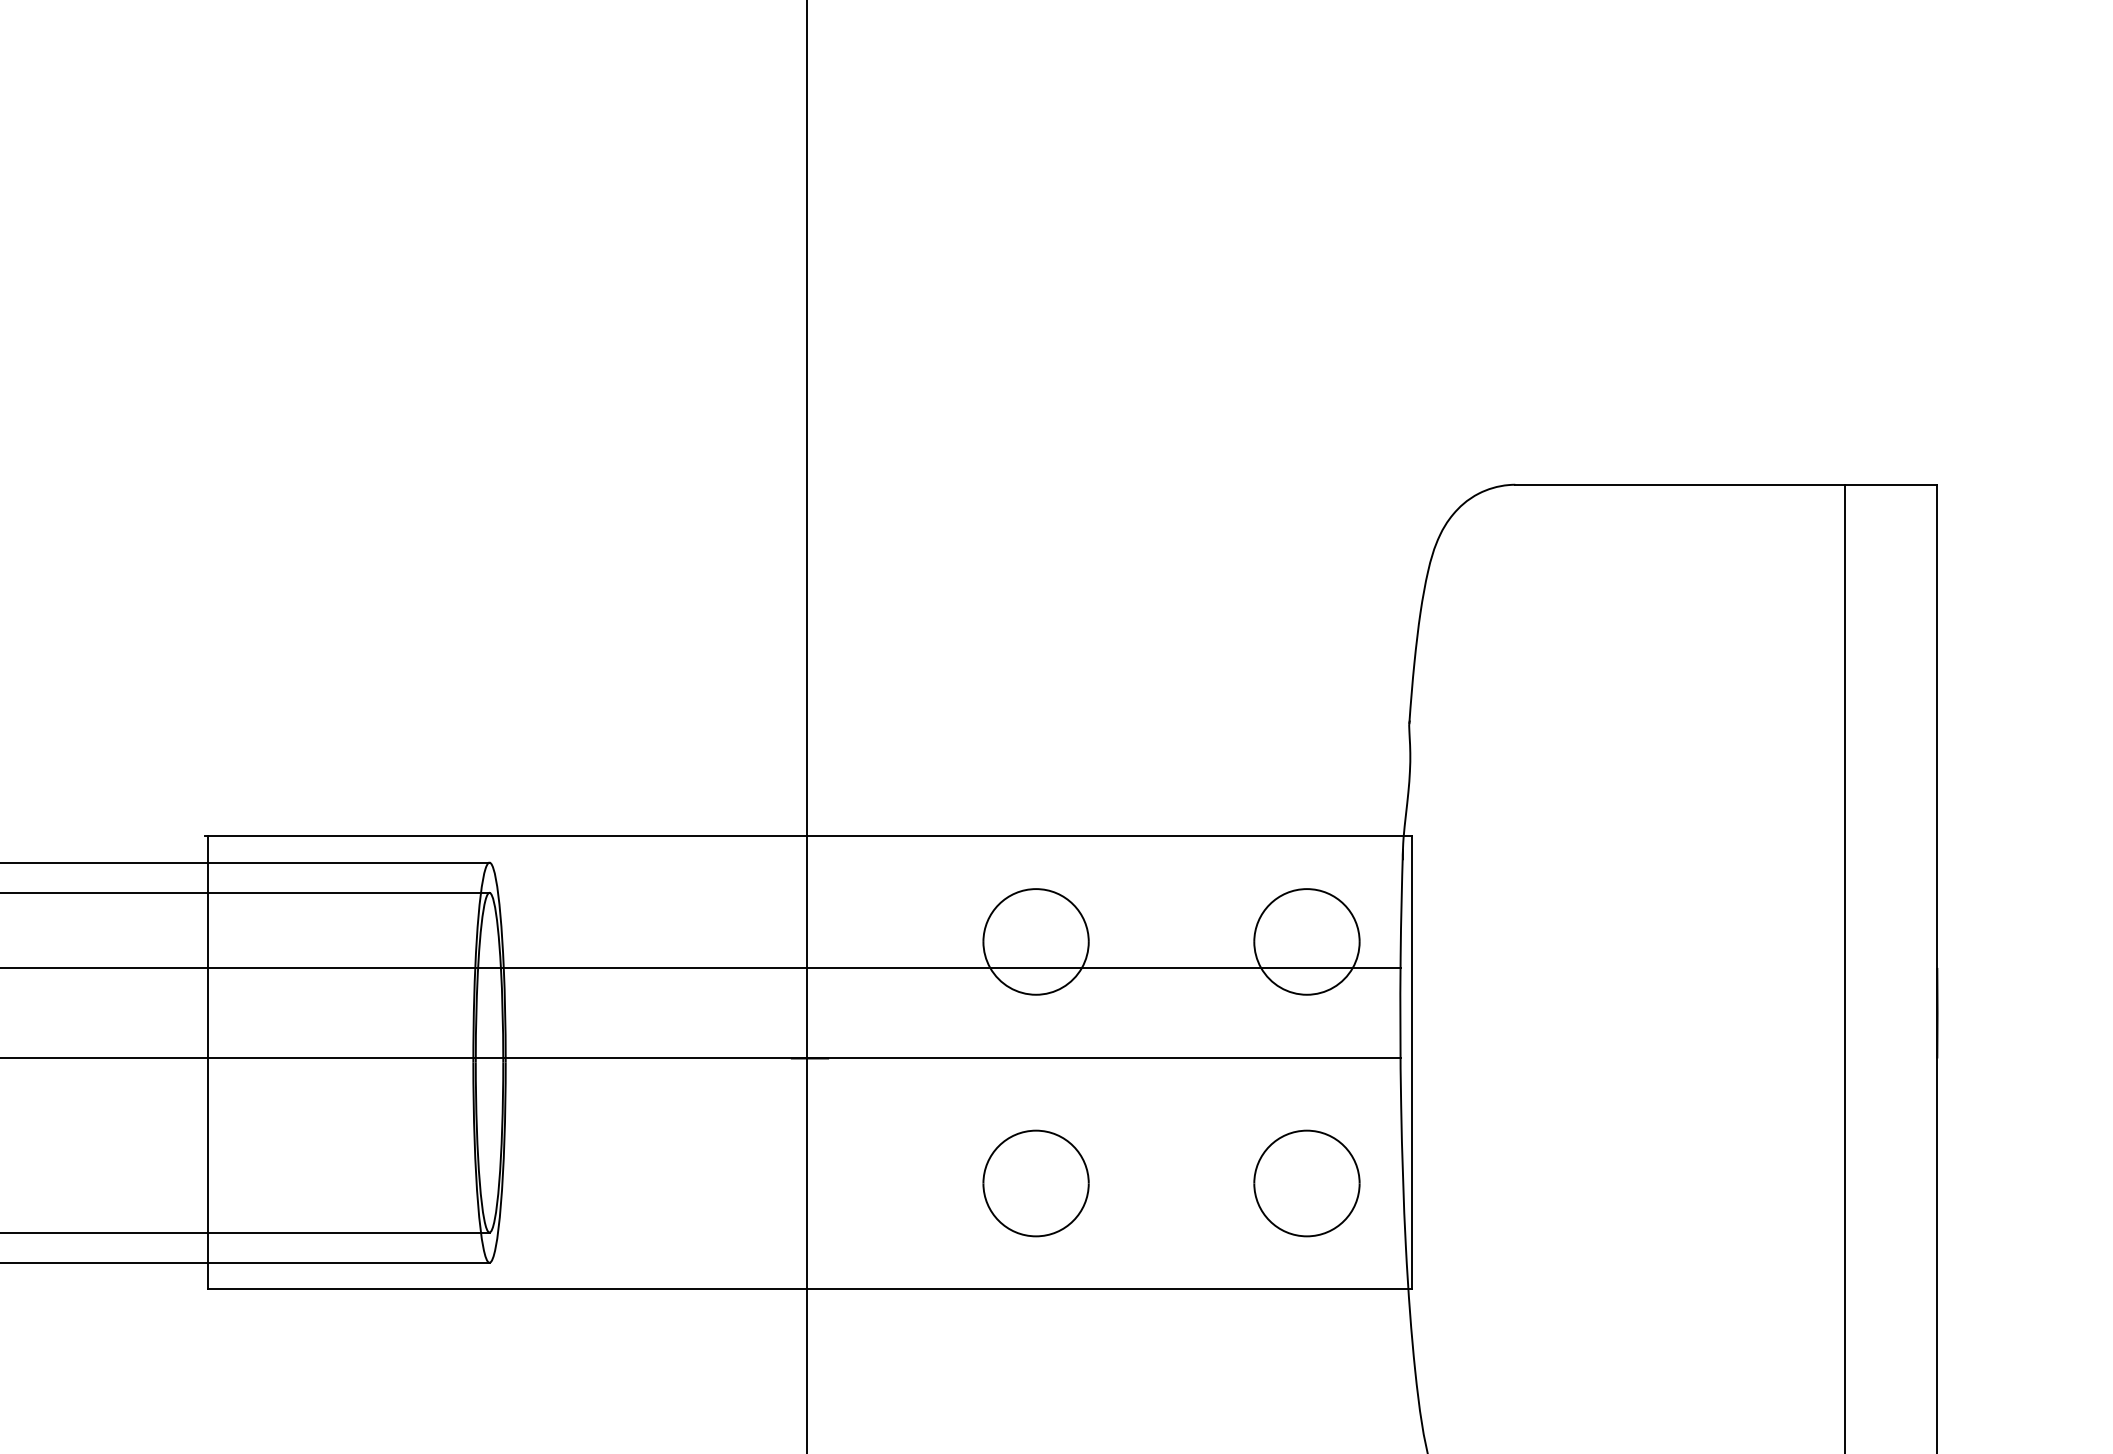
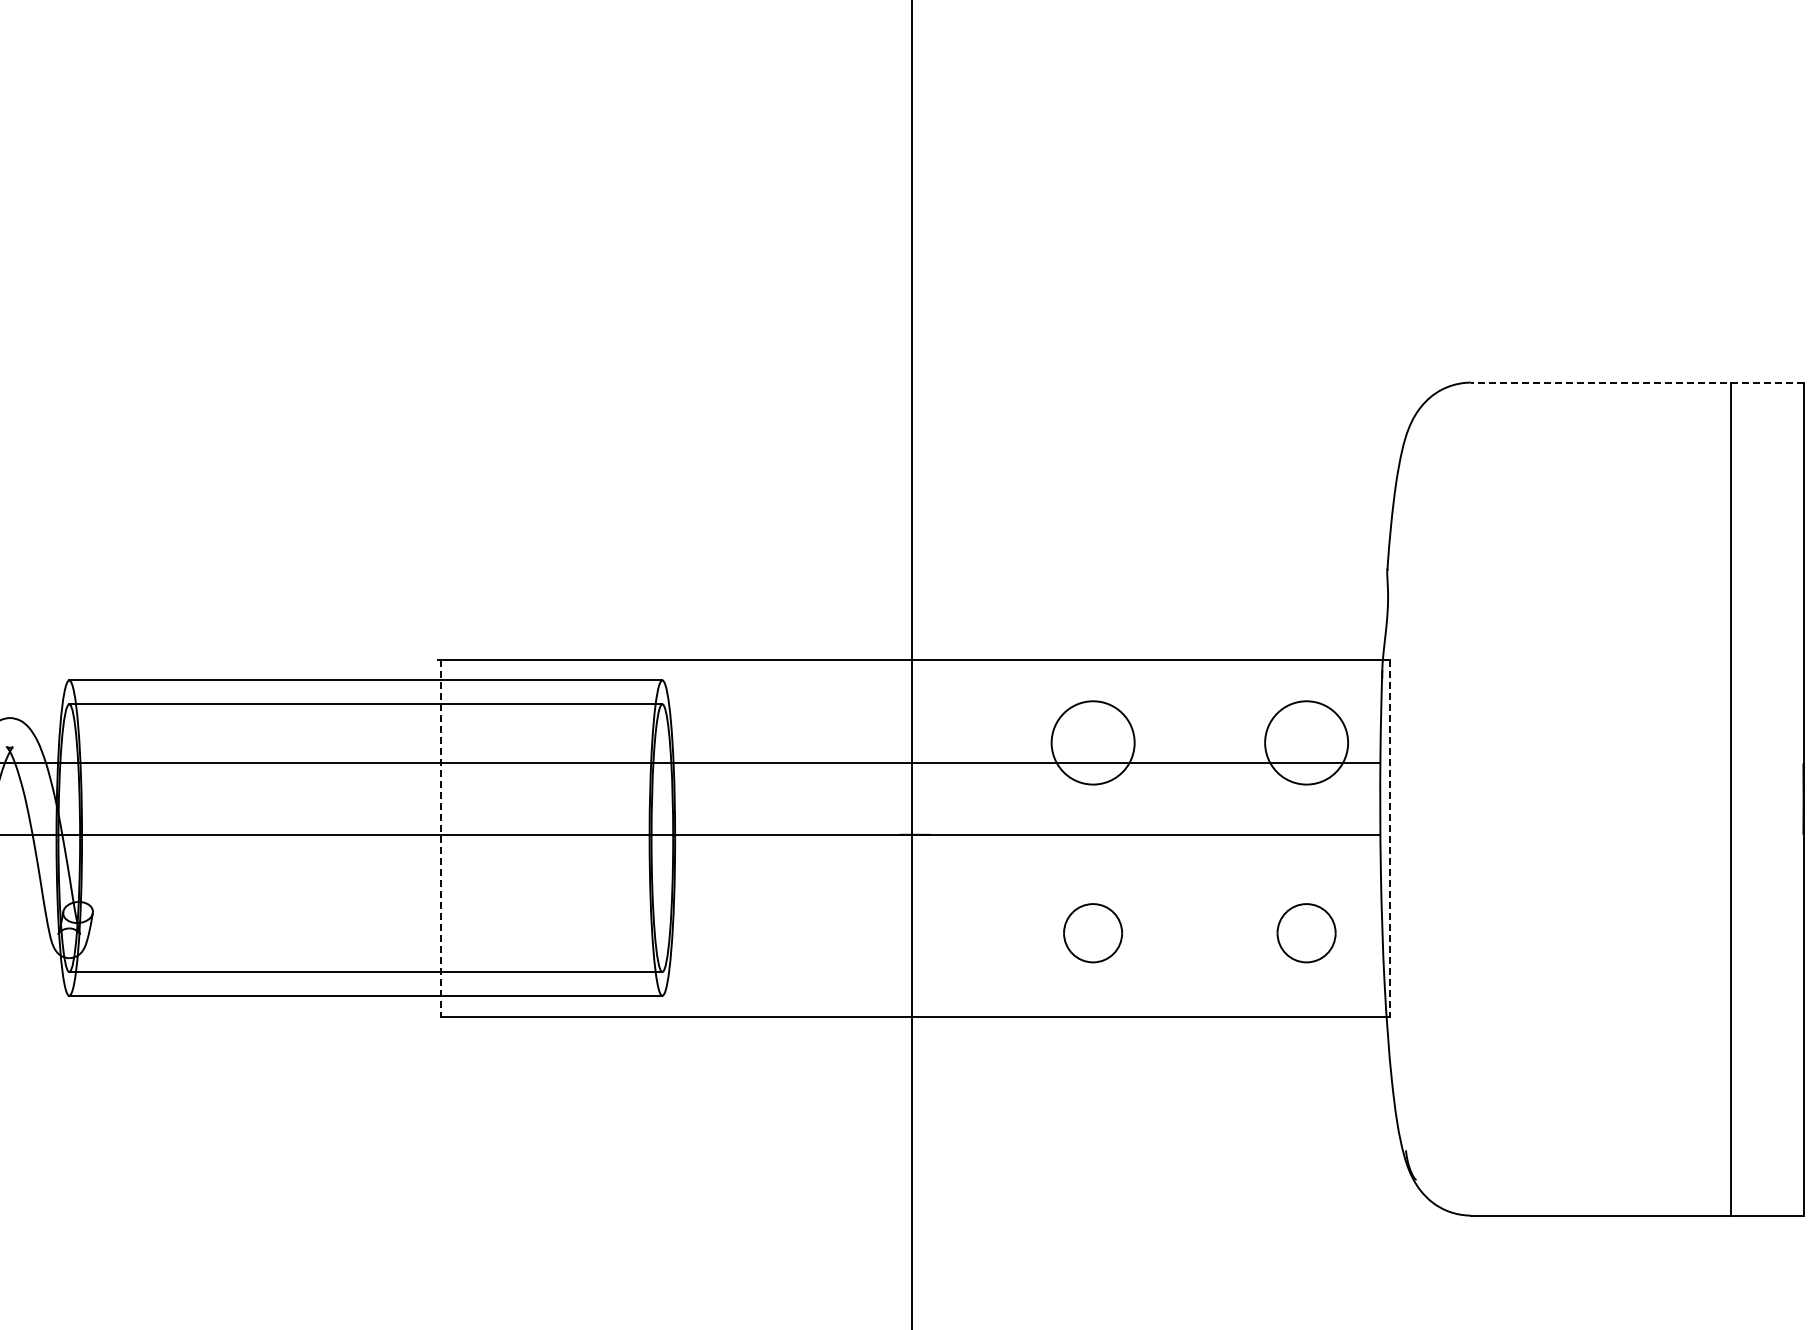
line: (1725, 484) -> (1636, 382), solid -> dashed
line: (208, 1063) -> (440, 838), solid -> dashed
line: (1412, 1063) -> (1389, 838), solid -> dashed
part: (1035, 1182) -> (1092, 932), size x0.7
part: (1306, 1182) -> (1306, 932), size x0.7

